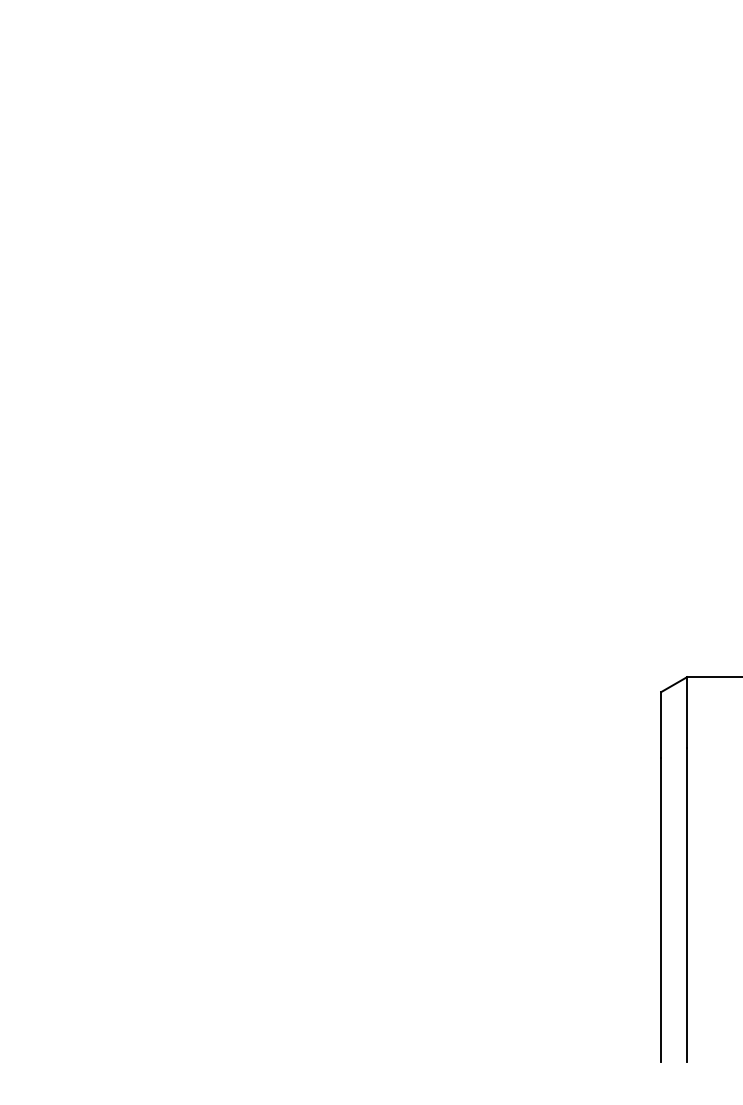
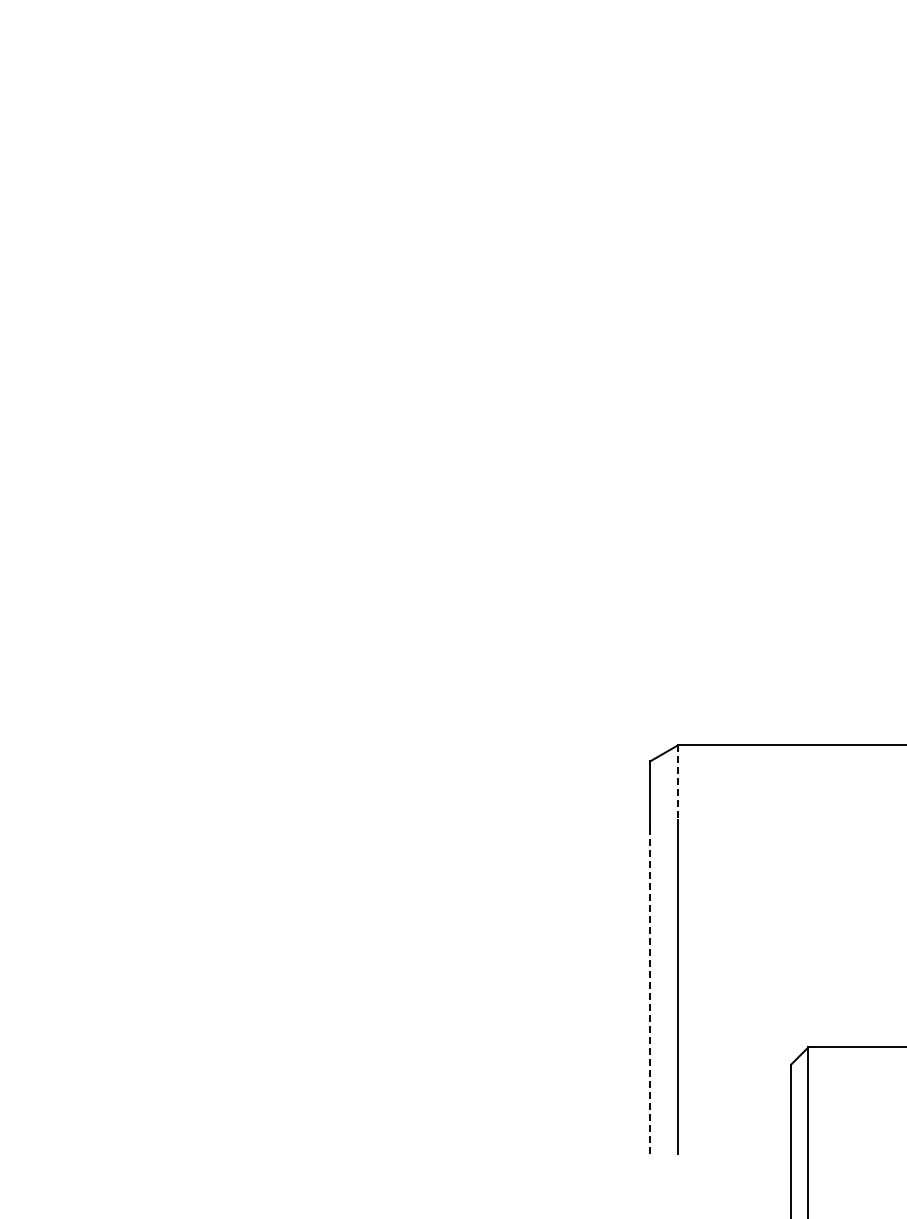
line: (686, 713) -> (677, 783), solid -> dashed
line: (661, 909) -> (650, 991), solid -> dashed

